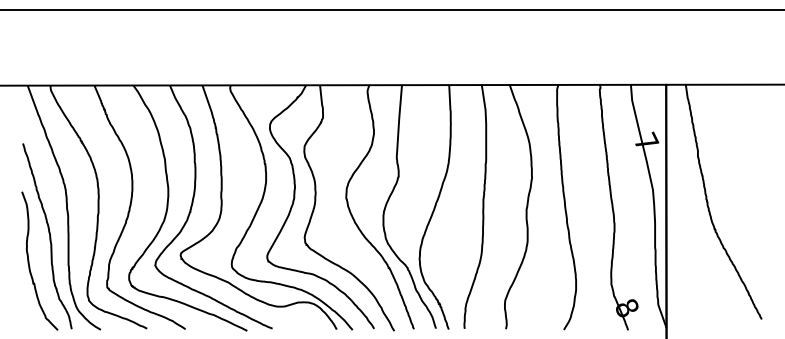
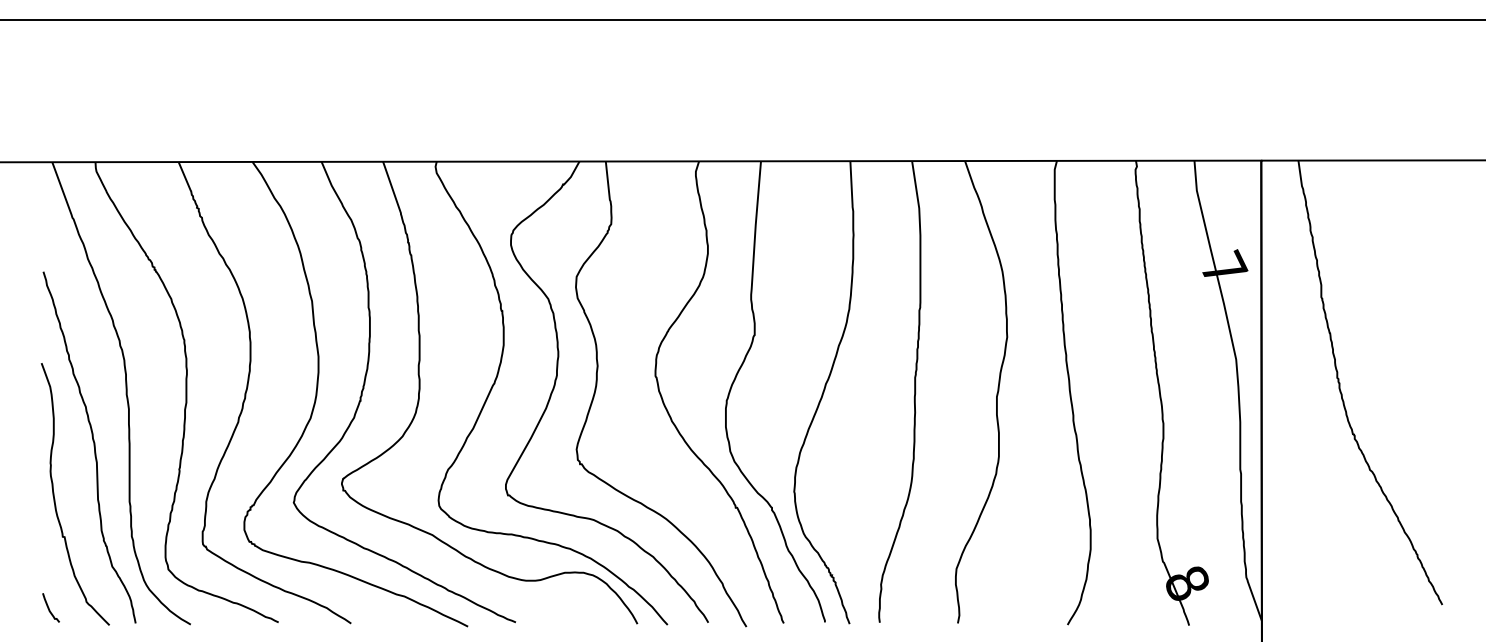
curve: (26, 320) -> (49, 606), added

